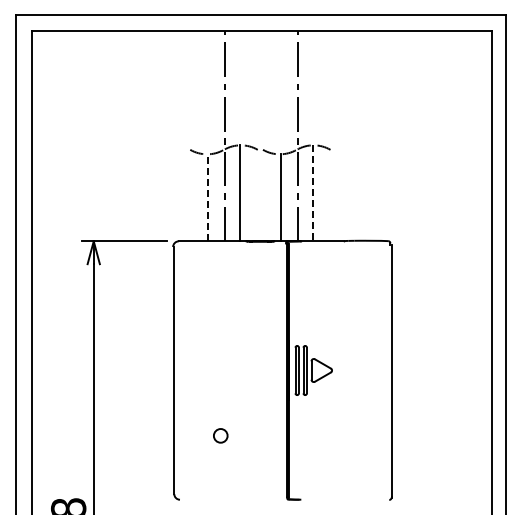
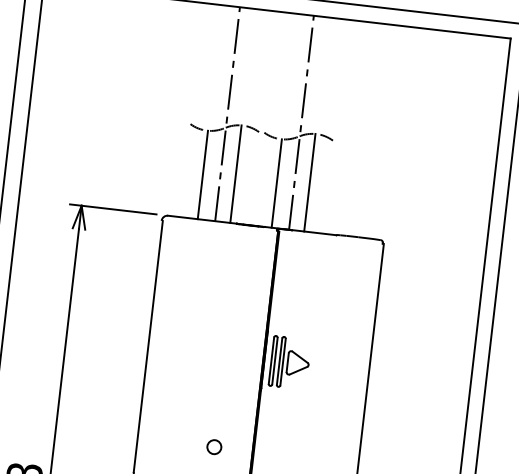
line: (312, 193) -> (309, 182), dashed -> solid
line: (208, 197) -> (203, 174), dashed -> solid
circle: (220, 435) -> (214, 446), moved

